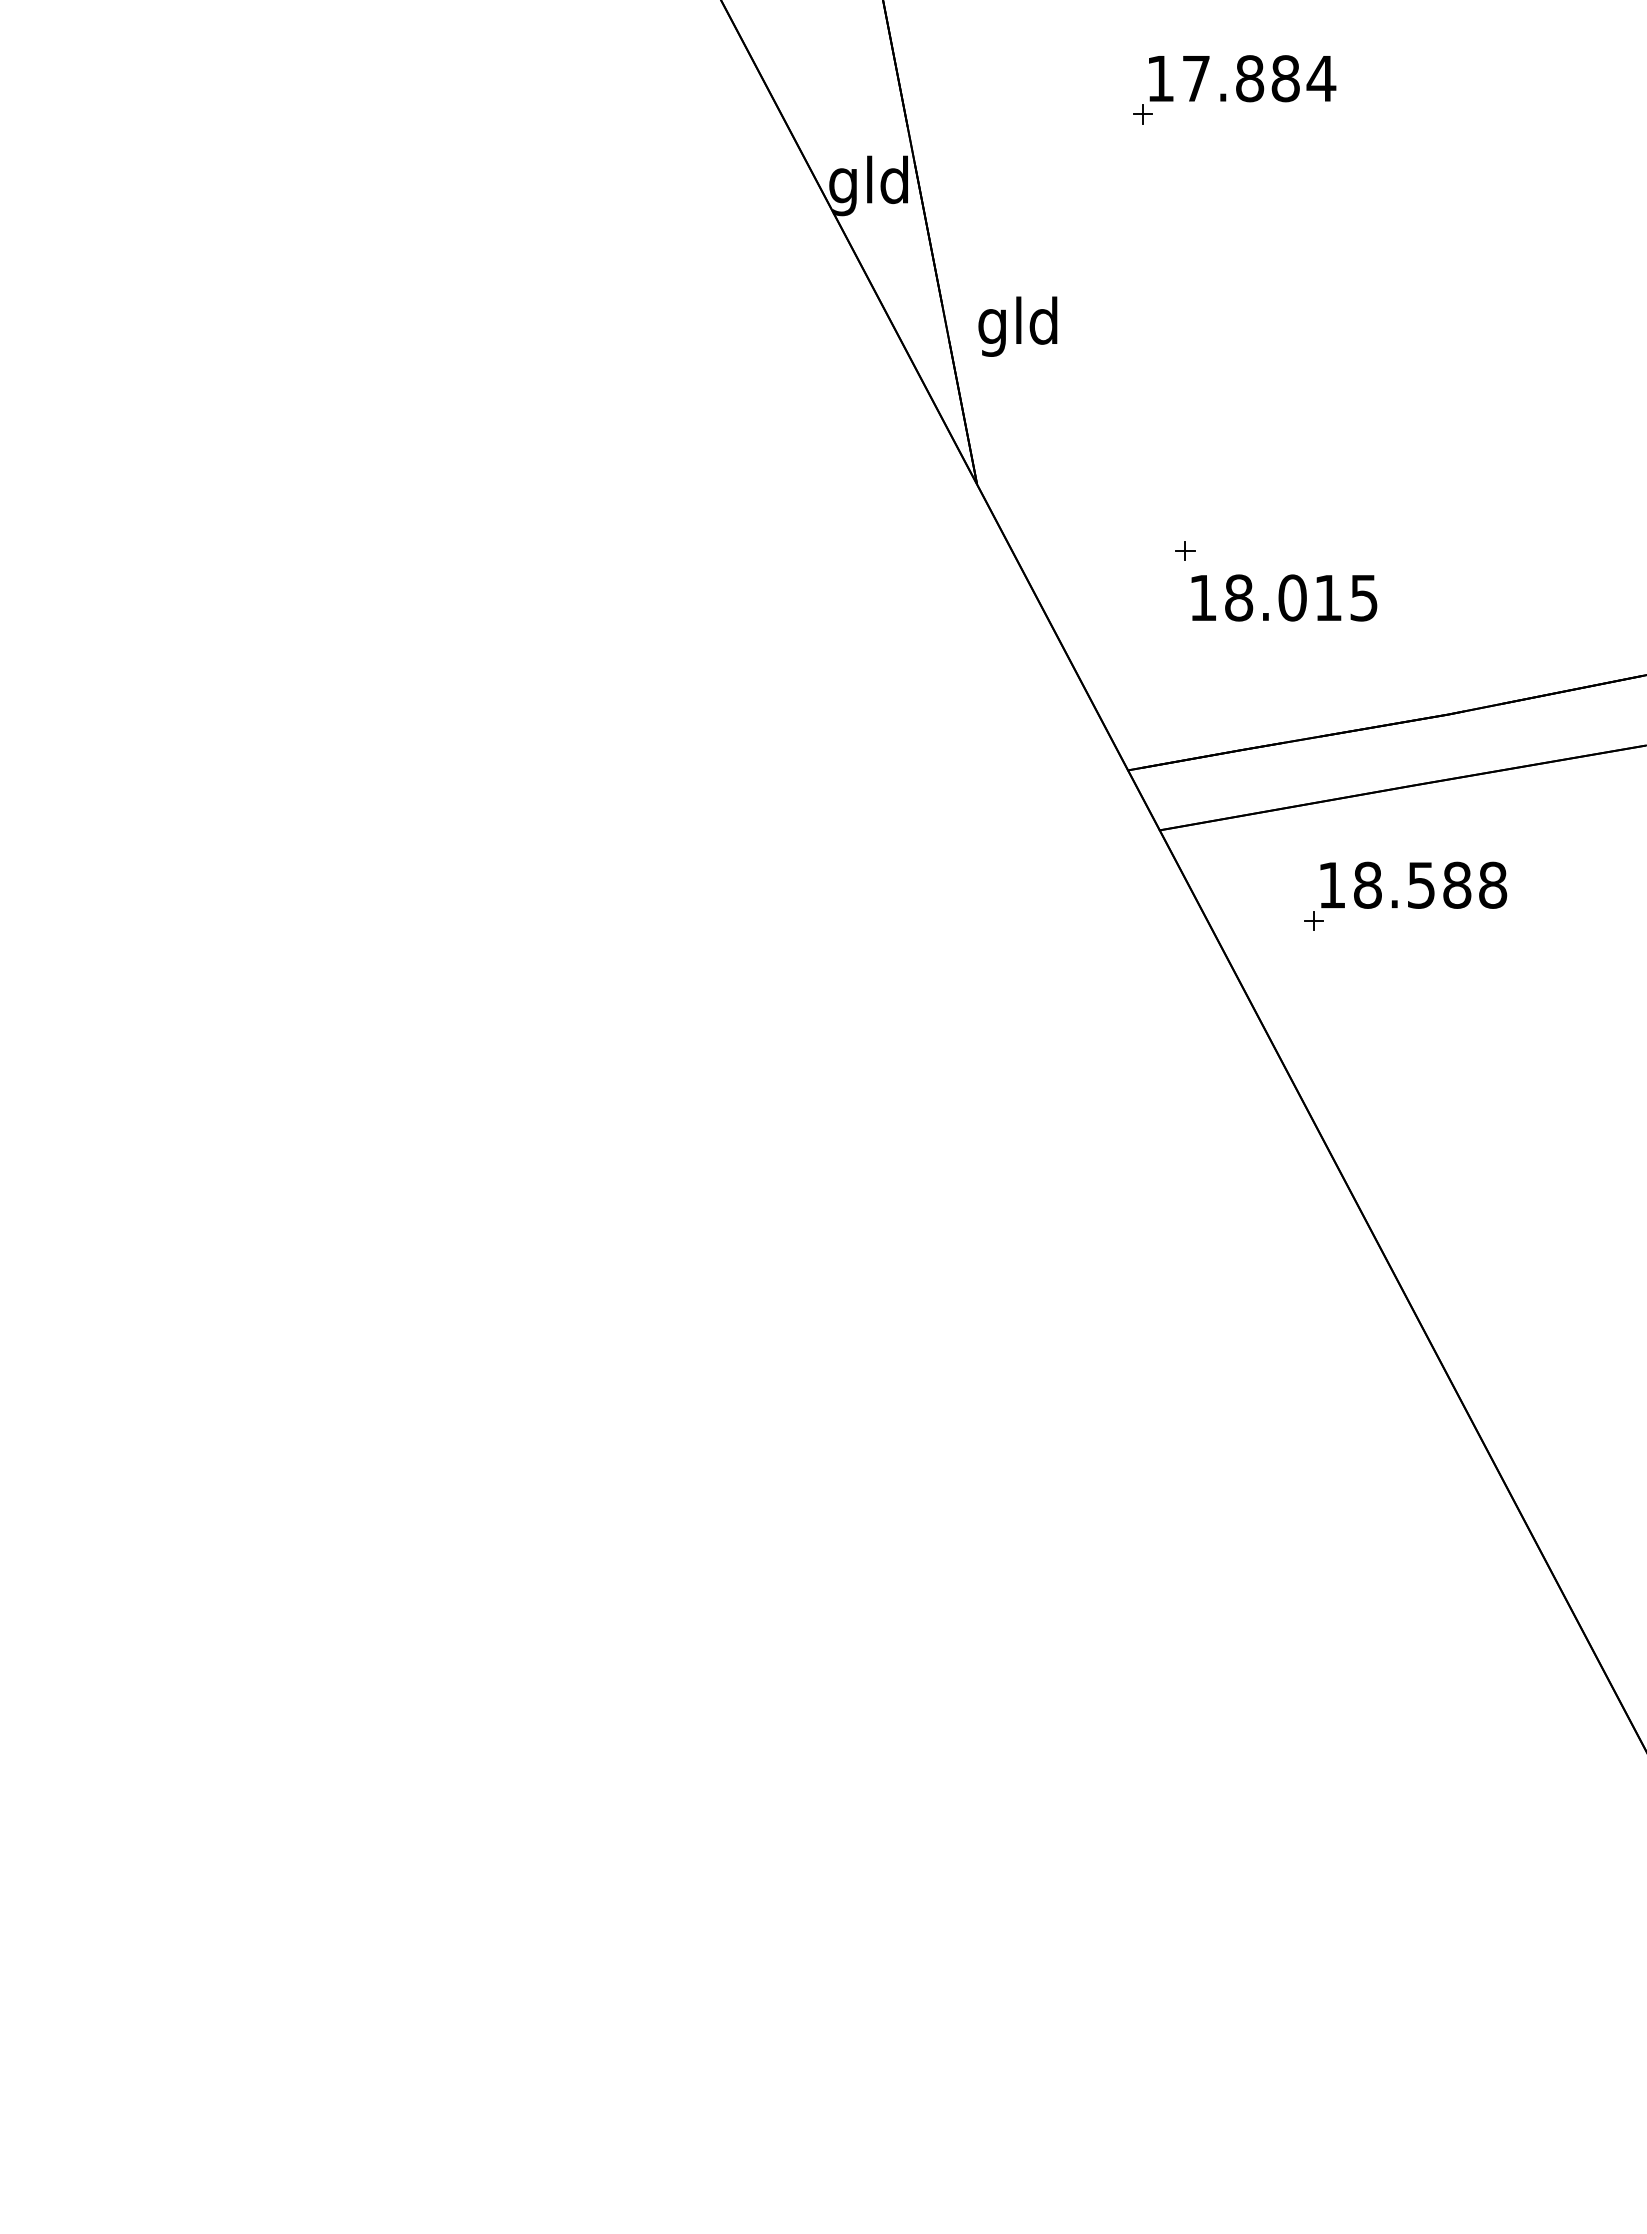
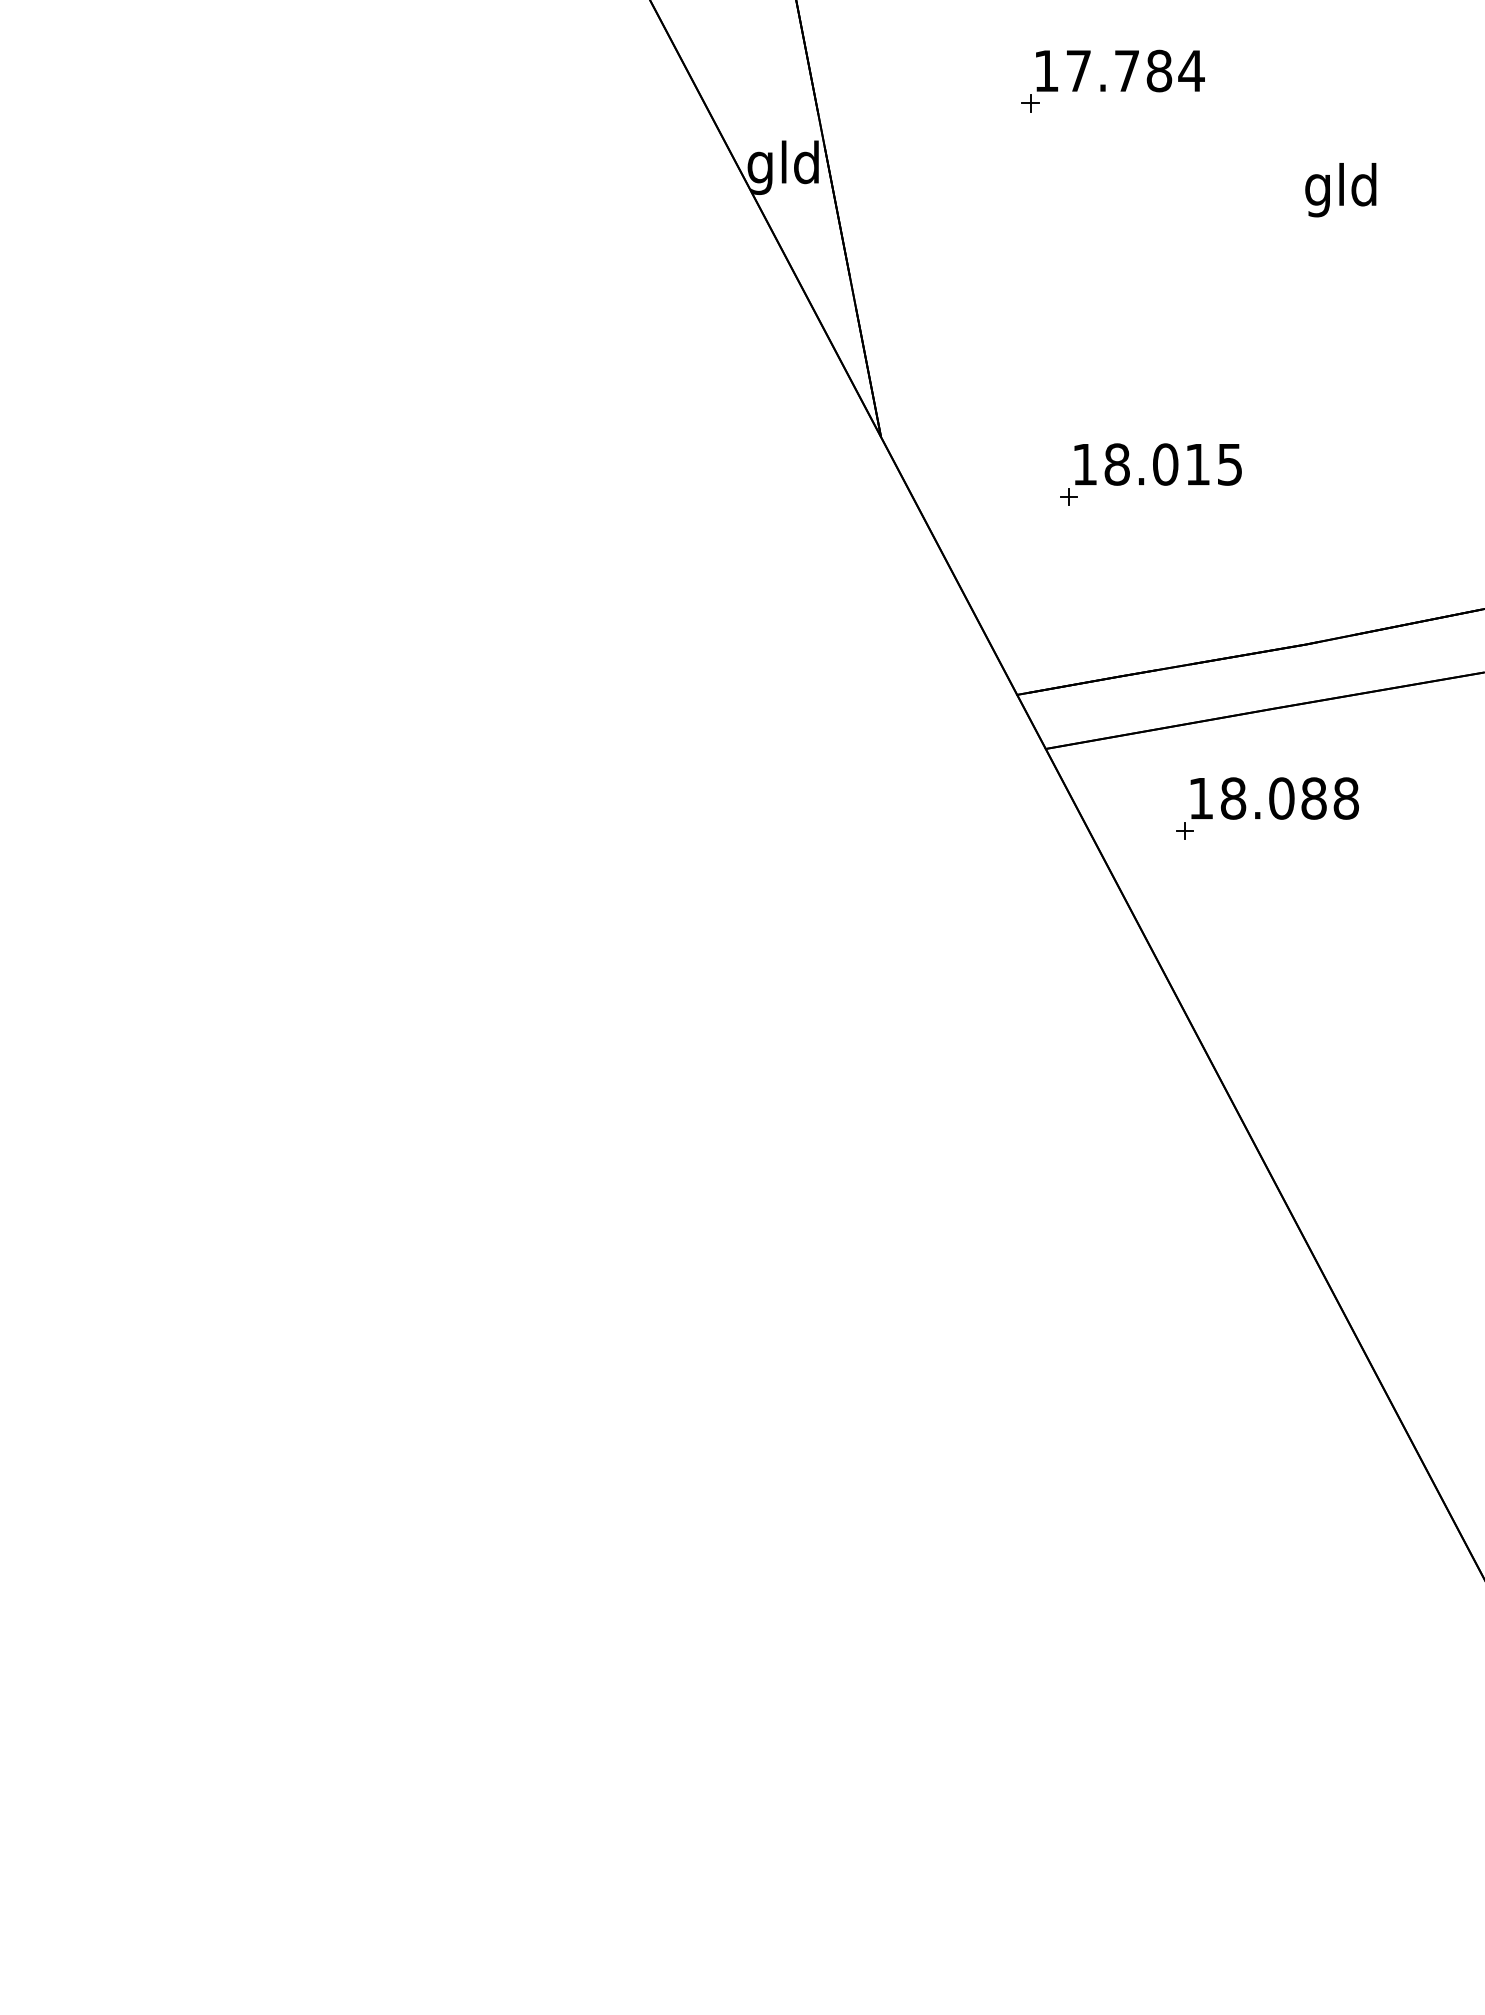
text: (1250, 78) -> (1127, 70), 17.884 -> 17.784
text: (1017, 326) -> (1340, 189), moved
text: (1284, 597) -> (1158, 464), moved
text: (1421, 884) -> (1281, 797), 18.588 -> 18.088

